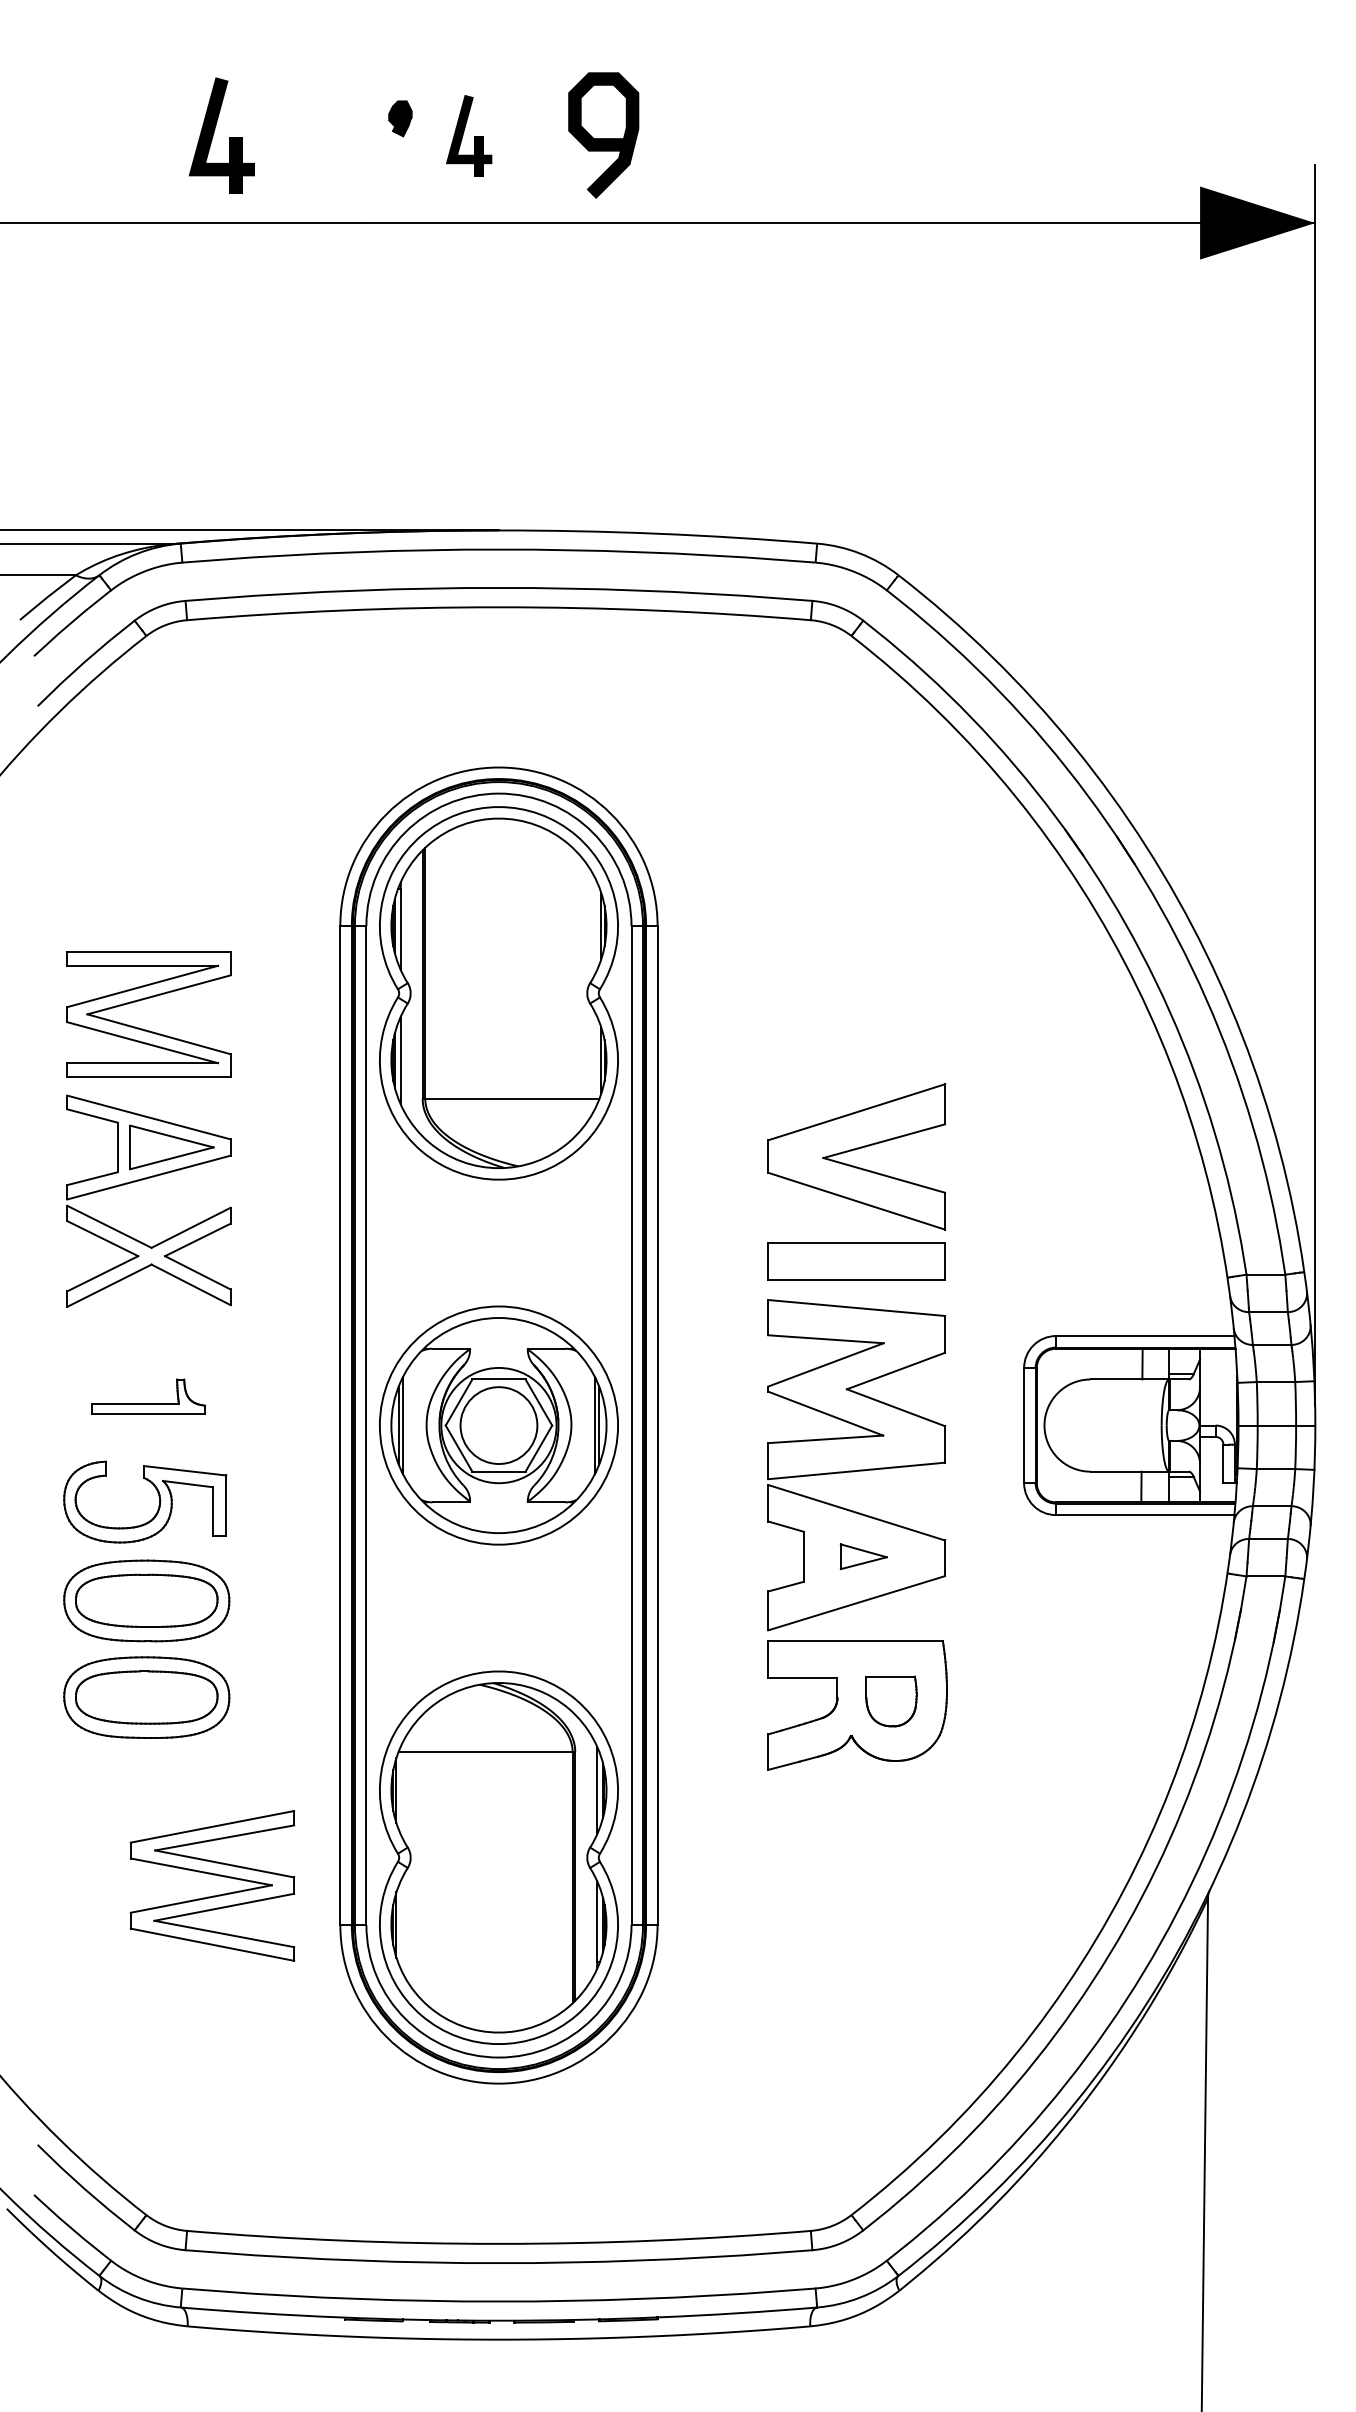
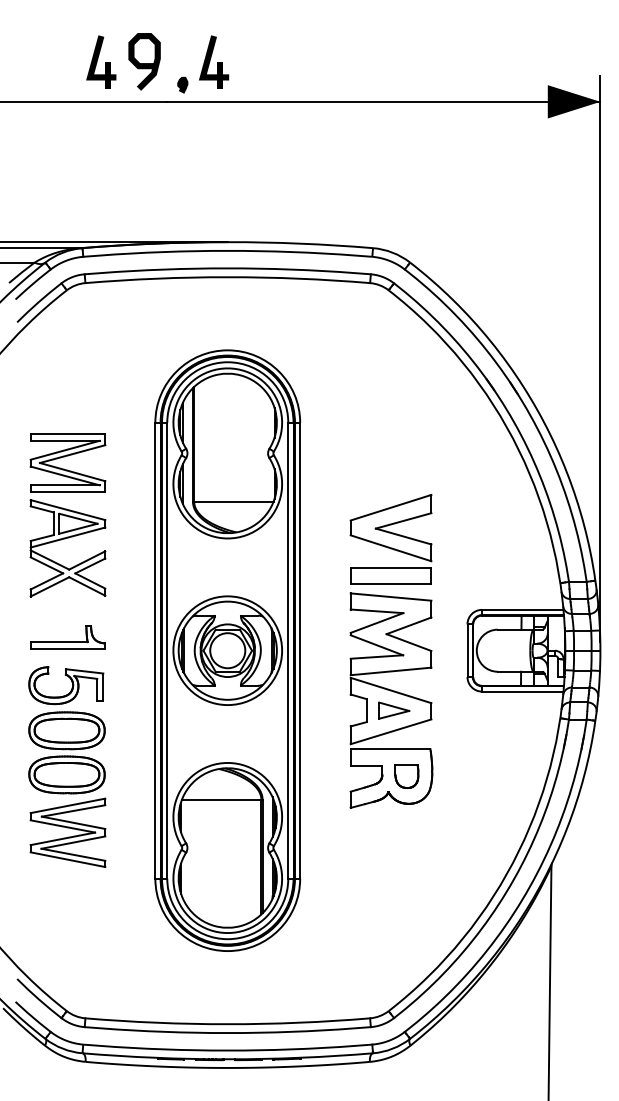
part: (399, 117) -> (182, 84), moved
part: (469, 134) -> (214, 61), size x1.43
curve: (603, 139) -> (144, 63), moved
part: (147, 1396) -> (67, 637), size x1.43
part: (864, 1556) -> (394, 710), size x1.43
part: (211, 1885) -> (67, 832), moved

